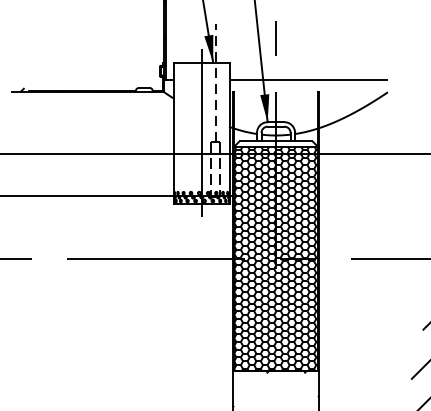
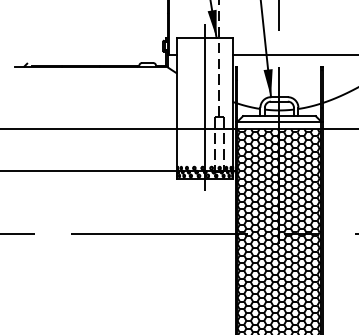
hatch: (276, 150) -> (279, 125), removed

